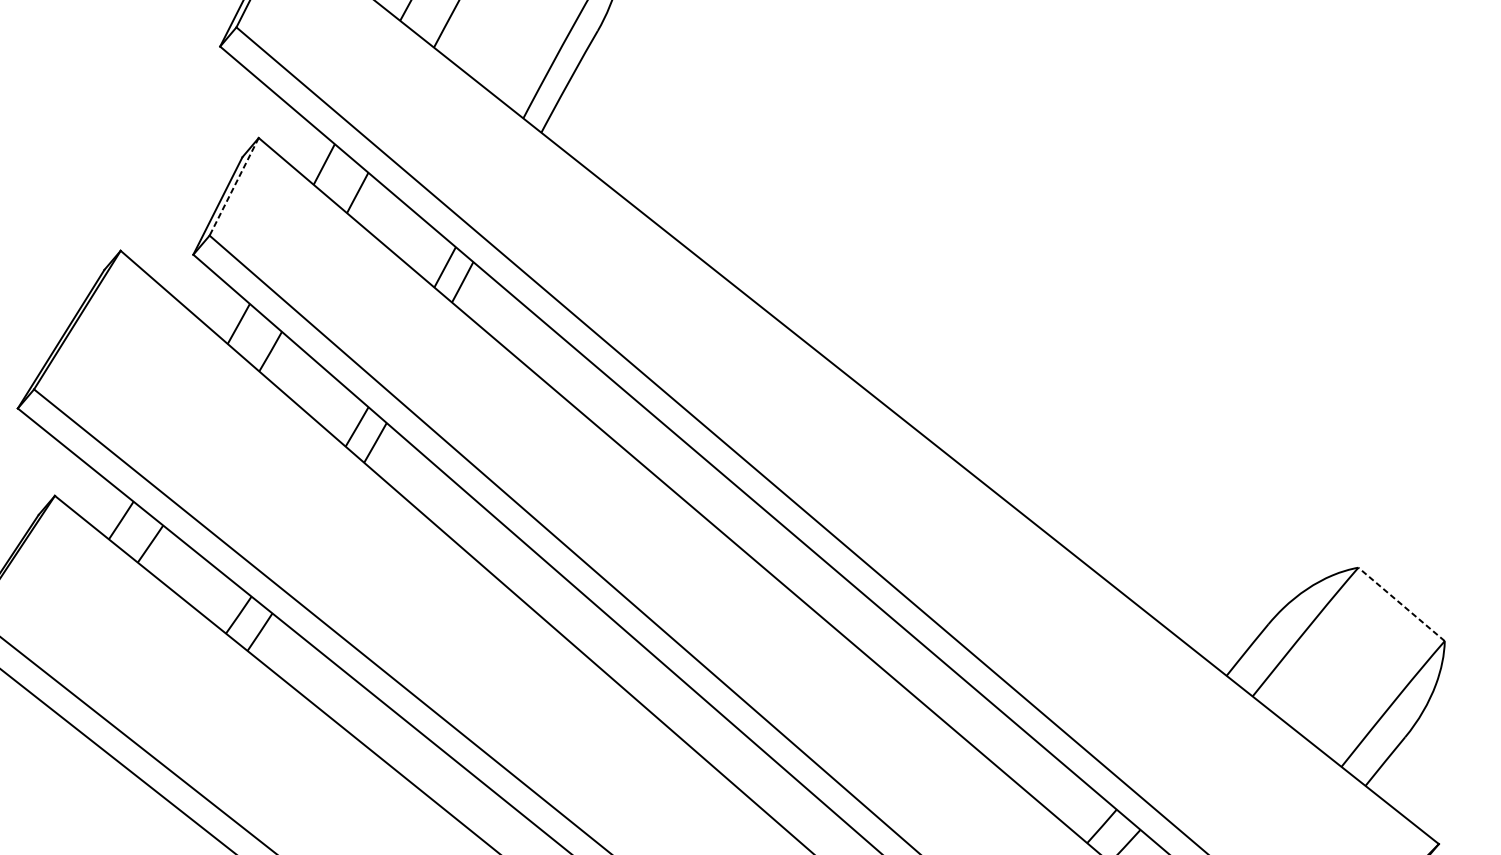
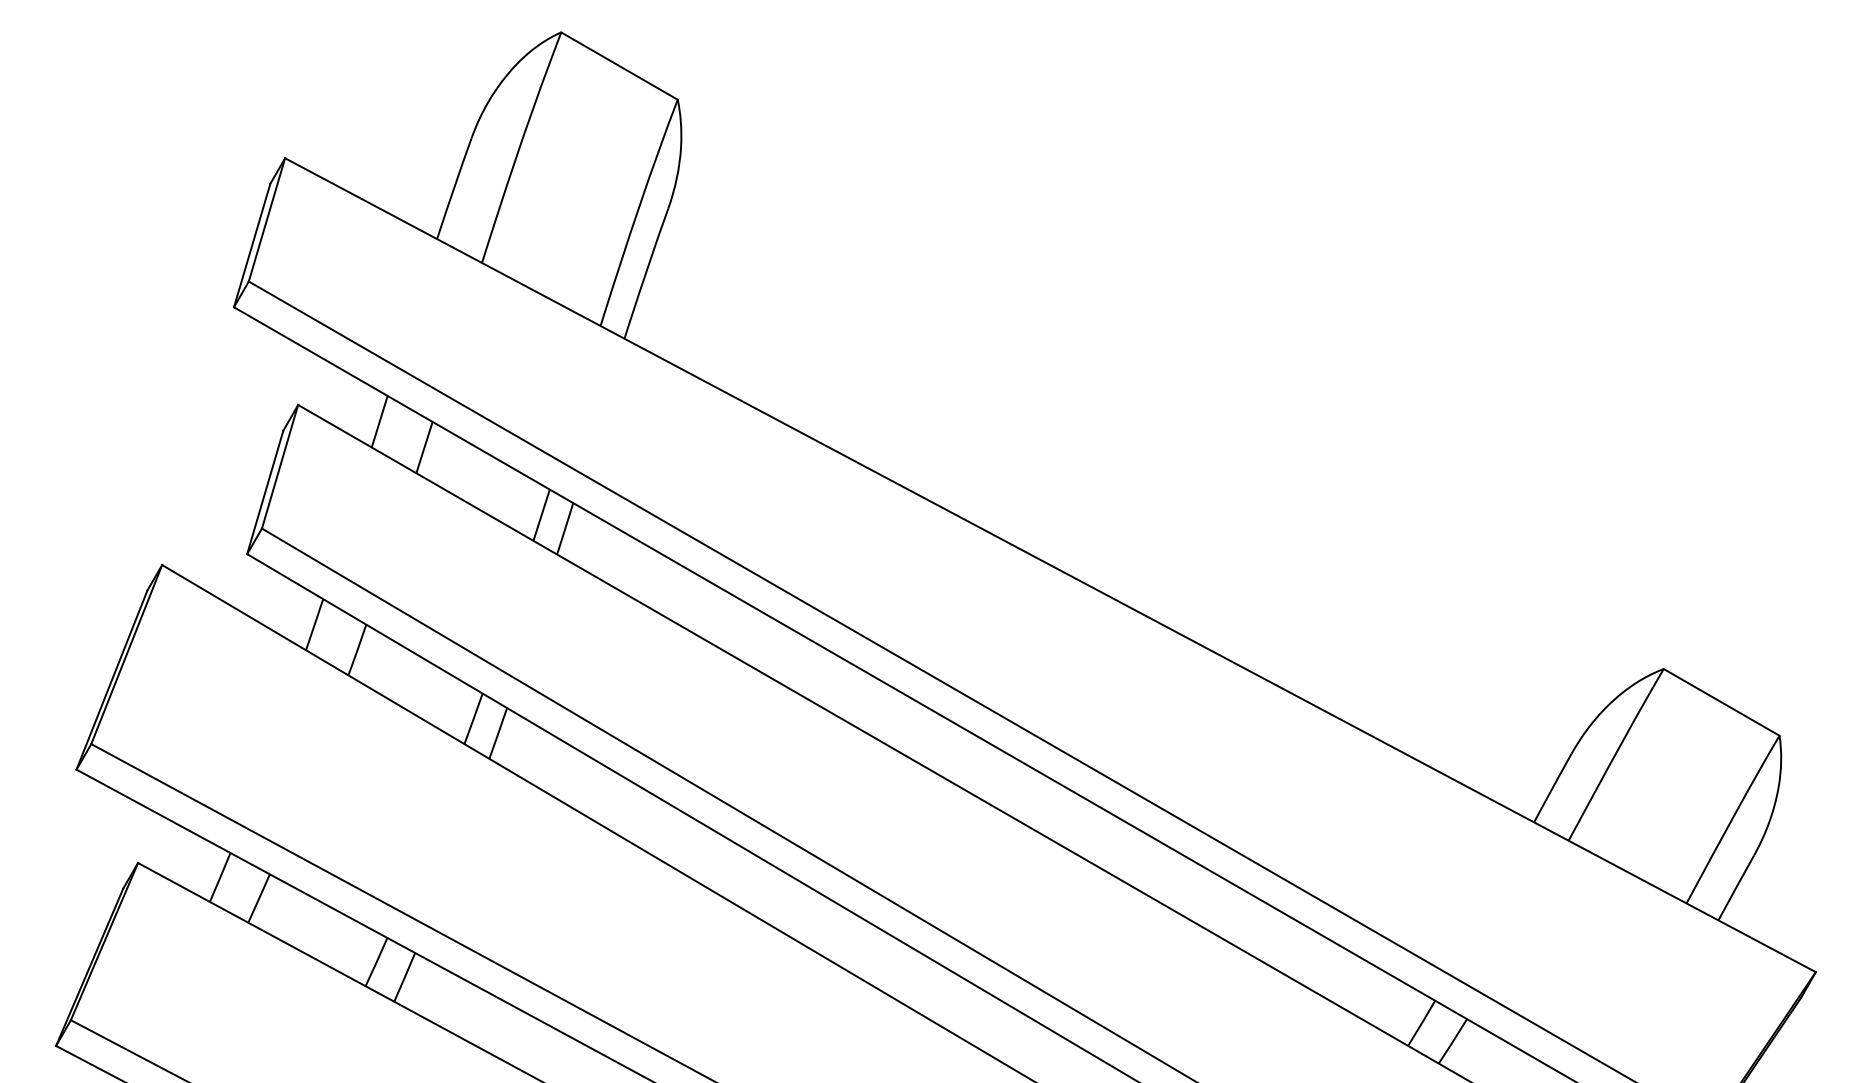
line: (233, 187) -> (279, 467), dashed -> solid
line: (1401, 604) -> (1721, 702), dashed -> solid

